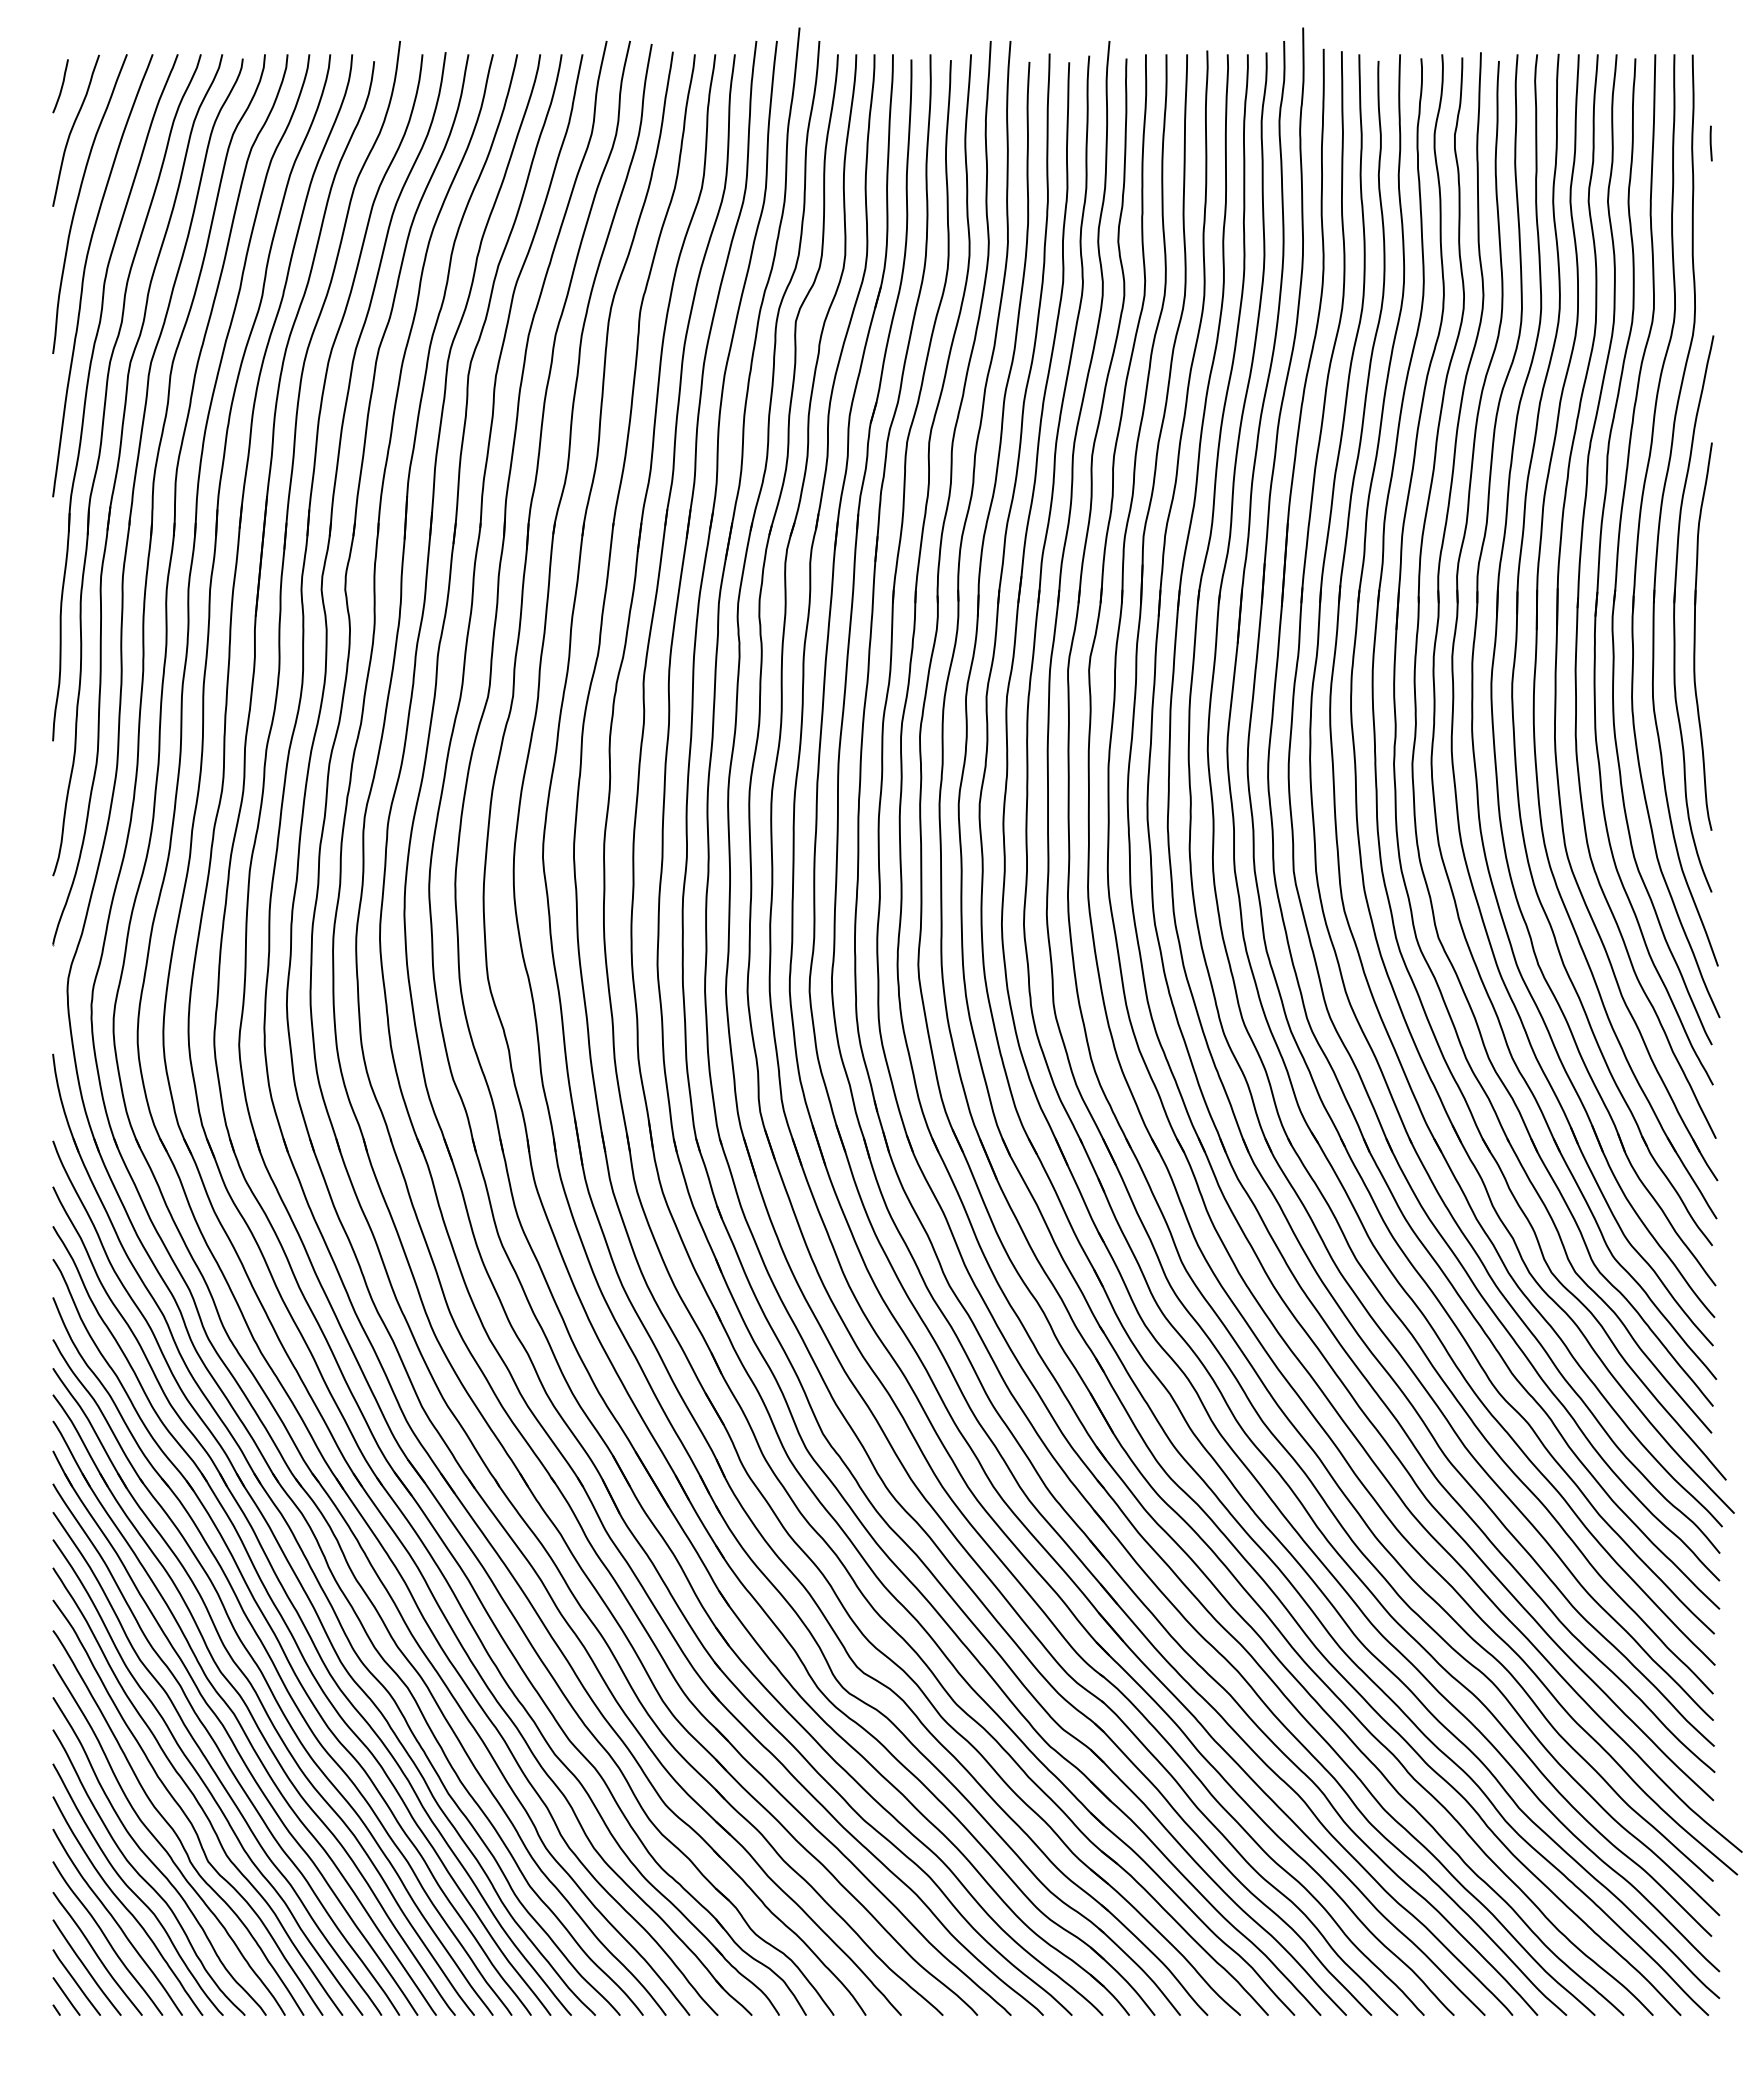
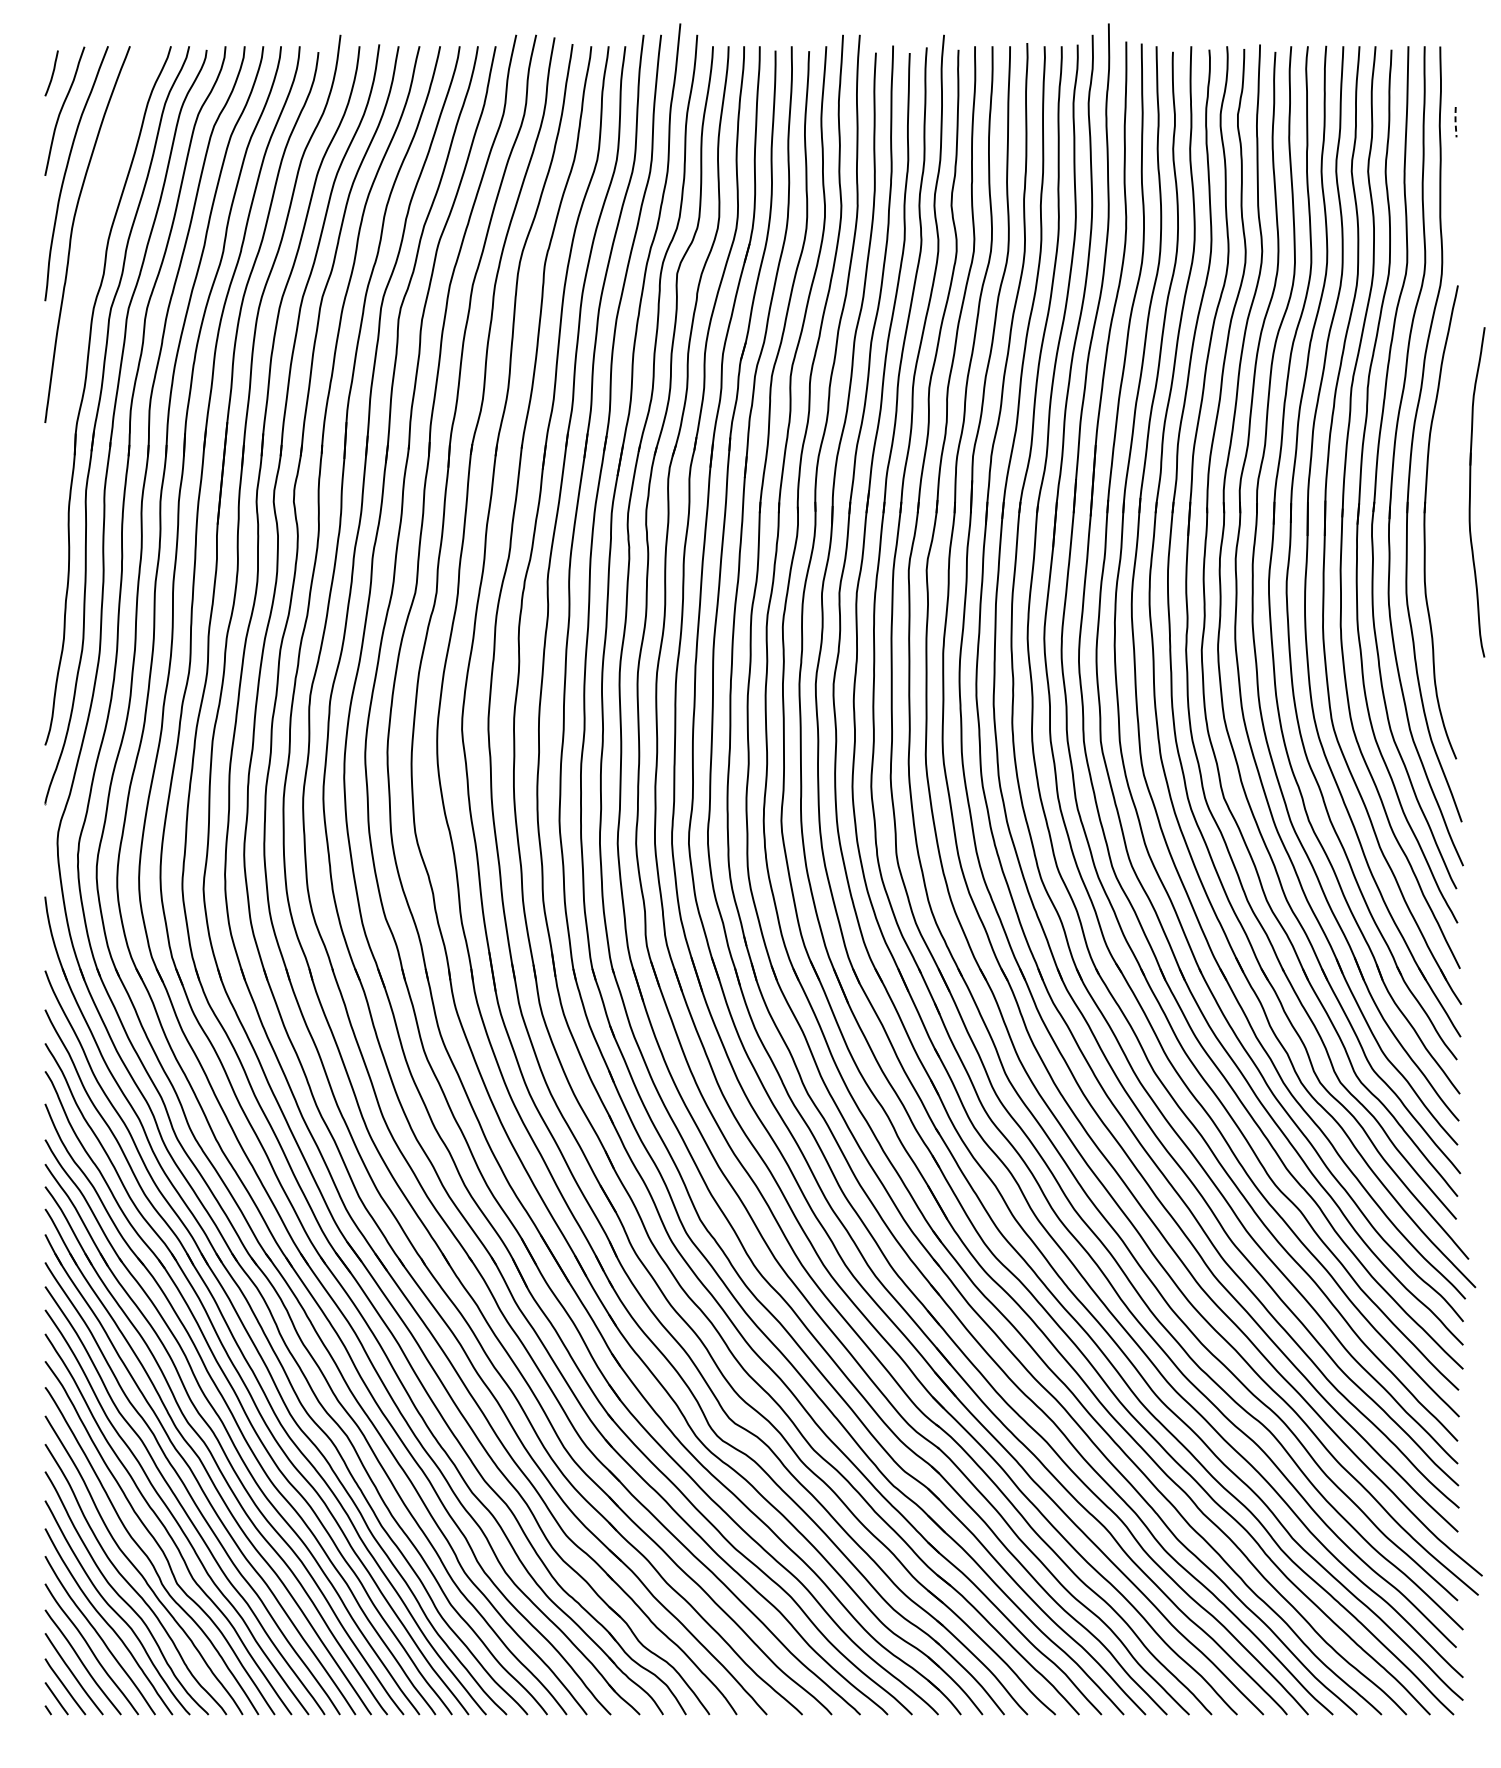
line: (1710, 143) -> (1455, 122), solid -> dashed
part: (87, 393) -> (74, 334), removed
part: (1695, 636) -> (1470, 492), moved

